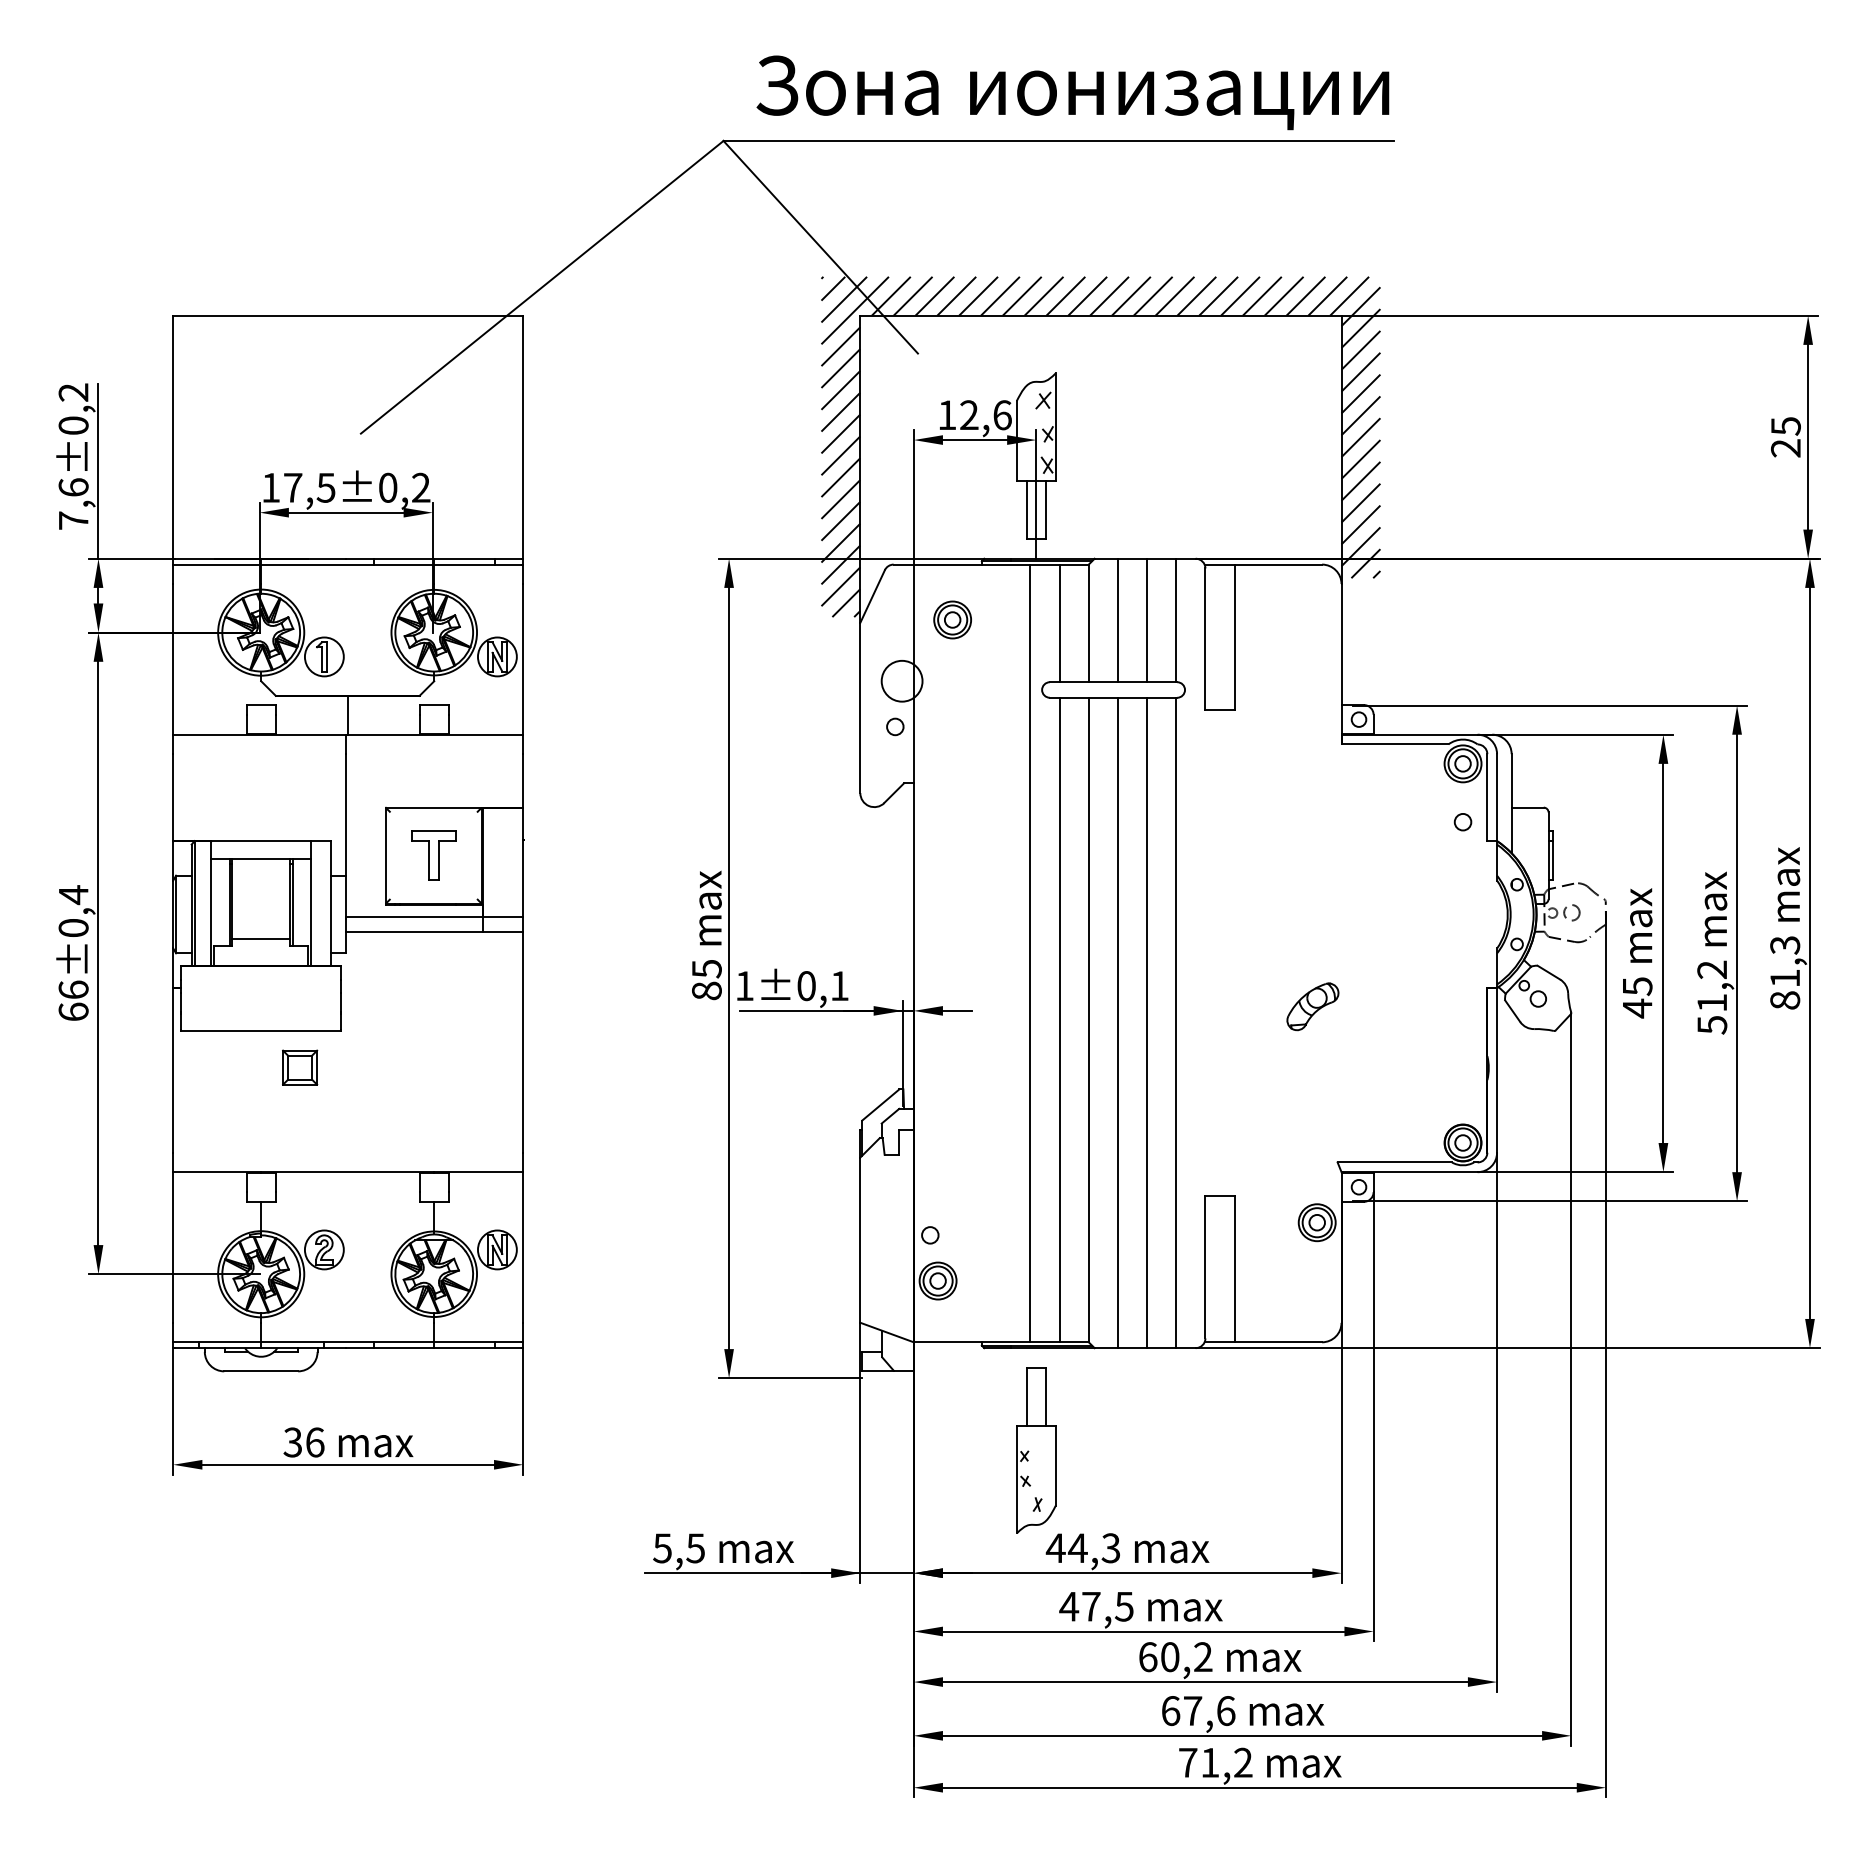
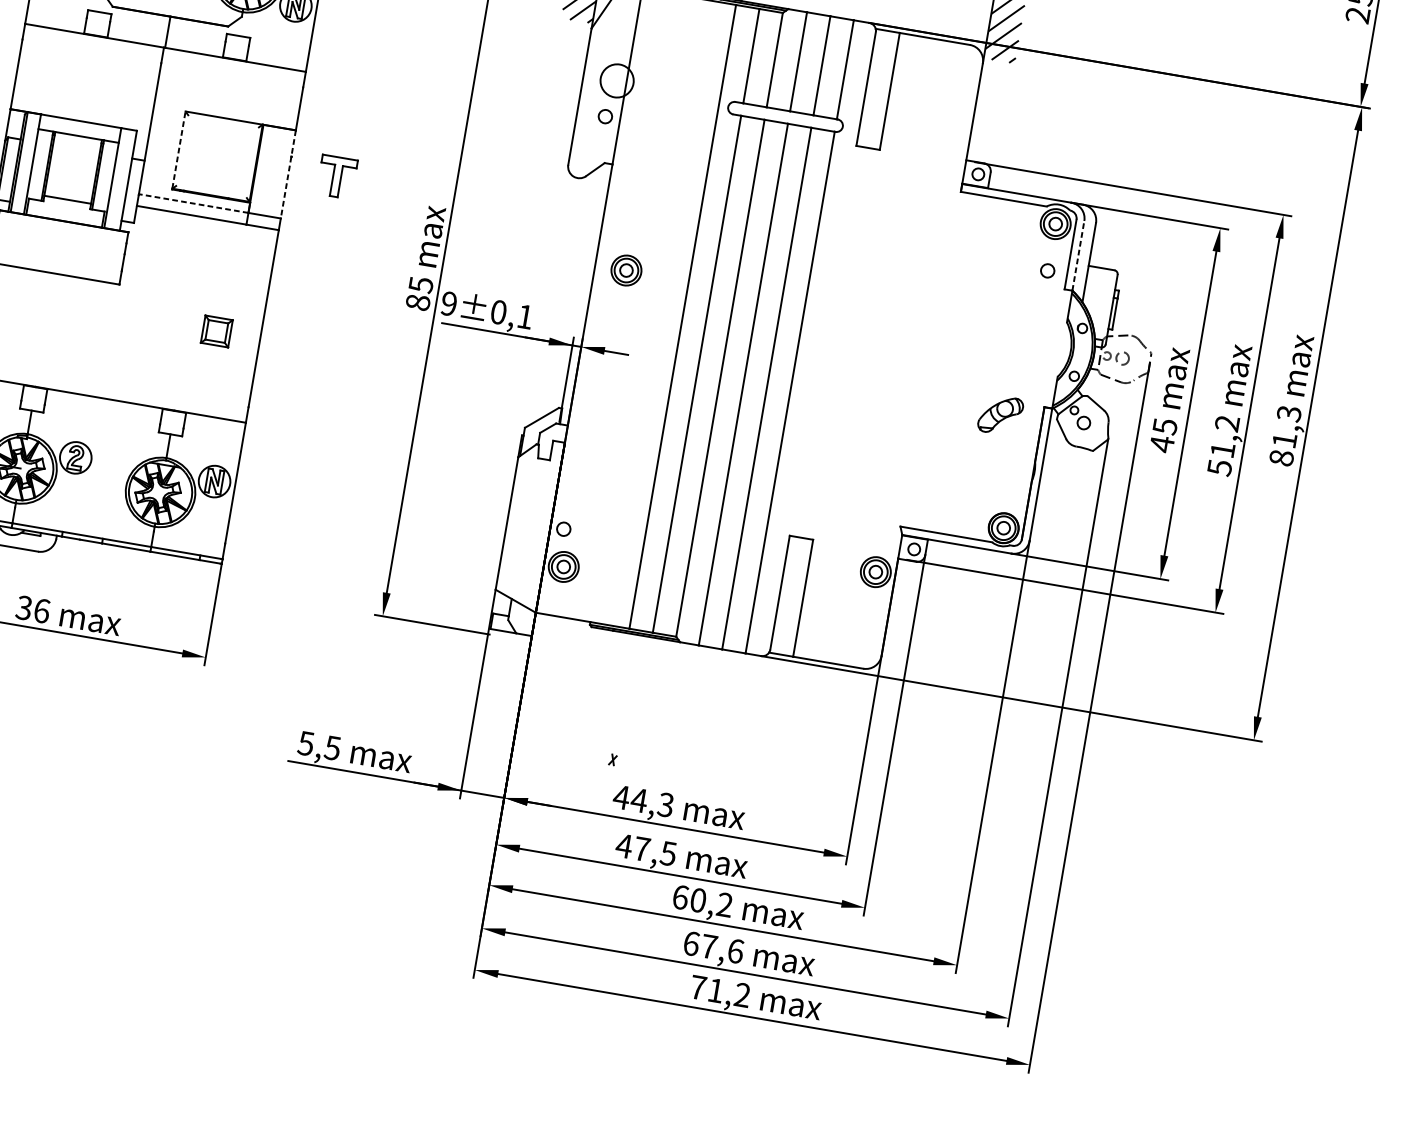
part: (952, 619) -> (626, 270), moved
line: (1497, 797) -> (1078, 255), solid -> dashed
line: (385, 855) -> (178, 149), solid -> dashed
part: (433, 855) -> (336, 176), moved
line: (523, 862) -> (288, 174), solid -> dashed
line: (414, 917) -> (193, 203), solid -> dashed
text: (744, 986) -> (448, 304), 1±0,1 -> 9±0,1
part: (1312, 1006) -> (1000, 414), moved
part: (300, 1067) -> (217, 331), moved
part: (1036, 1450) -> (619, 716), removed

